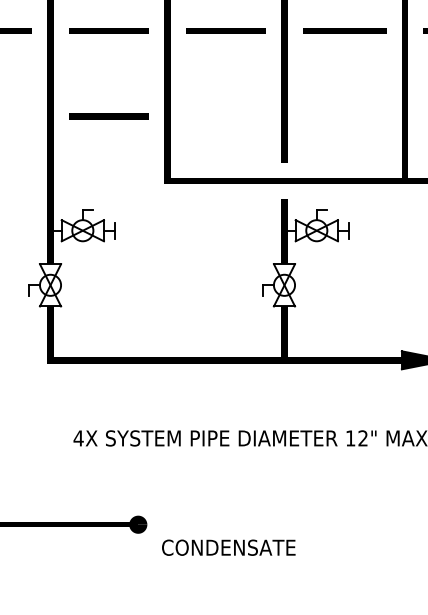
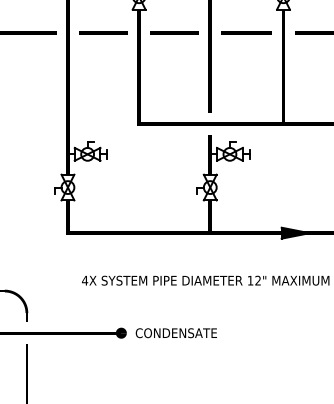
line: (108, 115) -> (103, 84), removed
text: (227, 548) -> (175, 333), moved

